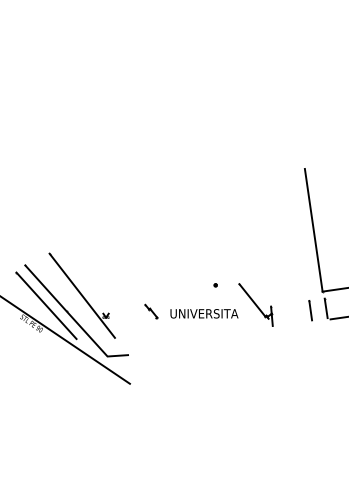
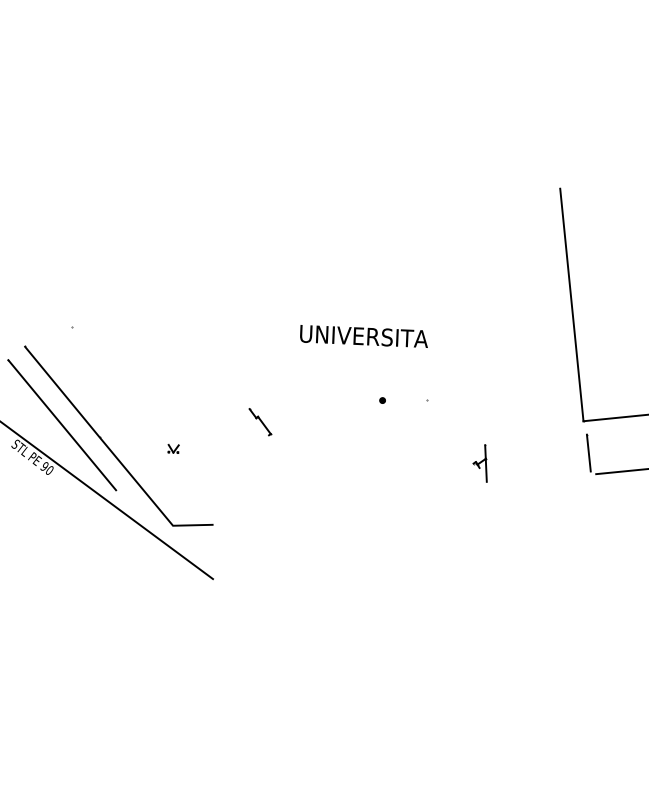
line: (81, 295) -> (128, 408), removed
line: (252, 300) -> (450, 432), removed
line: (310, 310) -> (559, 455), removed
line: (151, 311) -> (260, 421), moved
text: (204, 313) -> (364, 335), moved

